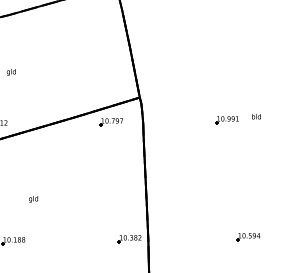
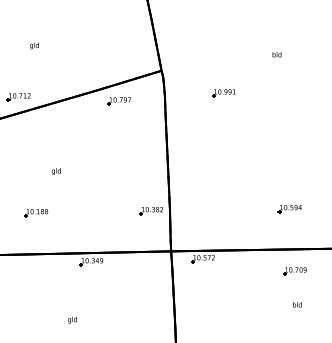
text: (255, 116) -> (276, 54), moved
part: (226, 120) -> (223, 93), moved
part: (110, 122) -> (118, 101), moved
part: (247, 237) -> (289, 209), moved

